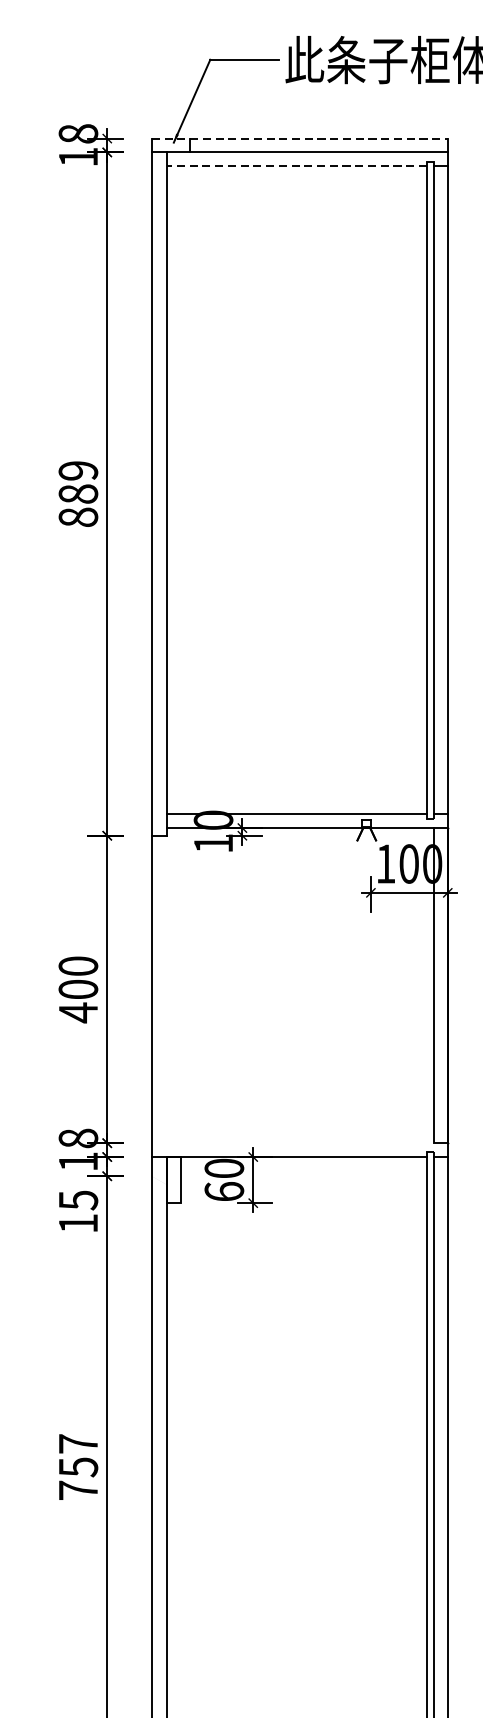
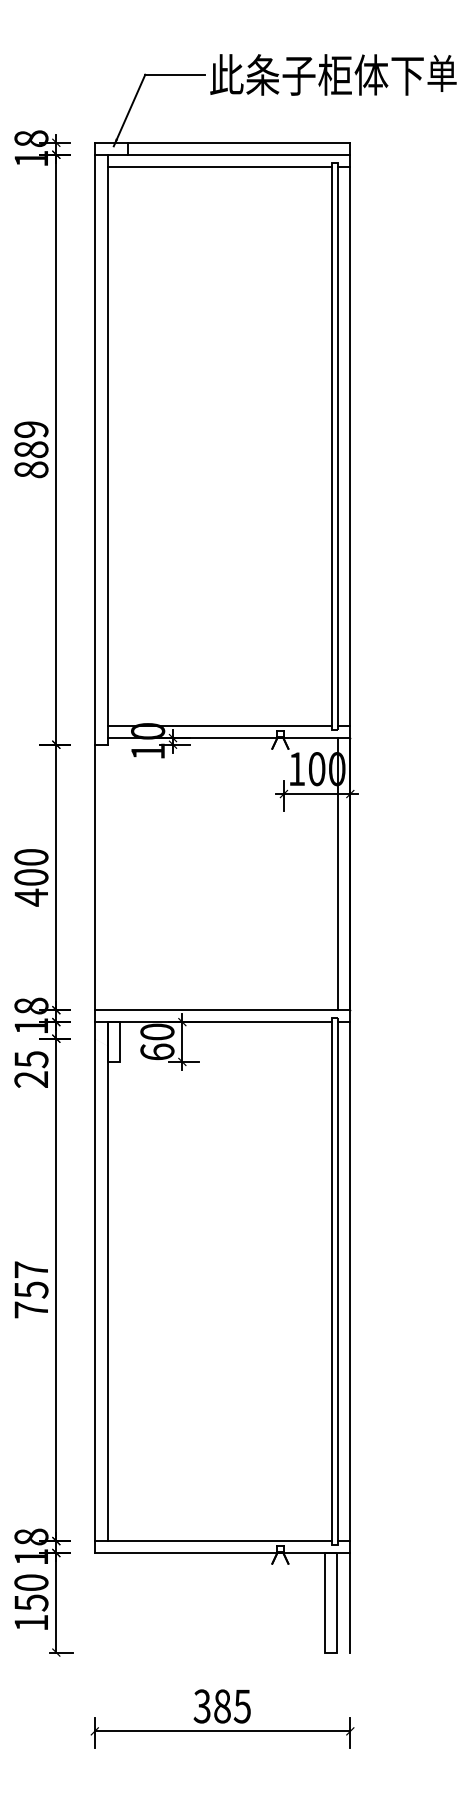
line: (299, 138) -> (222, 142), dashed -> solid
line: (296, 166) -> (219, 166), dashed -> solid
line: (292, 1143) -> (216, 1010), added
text: (77, 1223) -> (30, 1079), 15 -> 25

